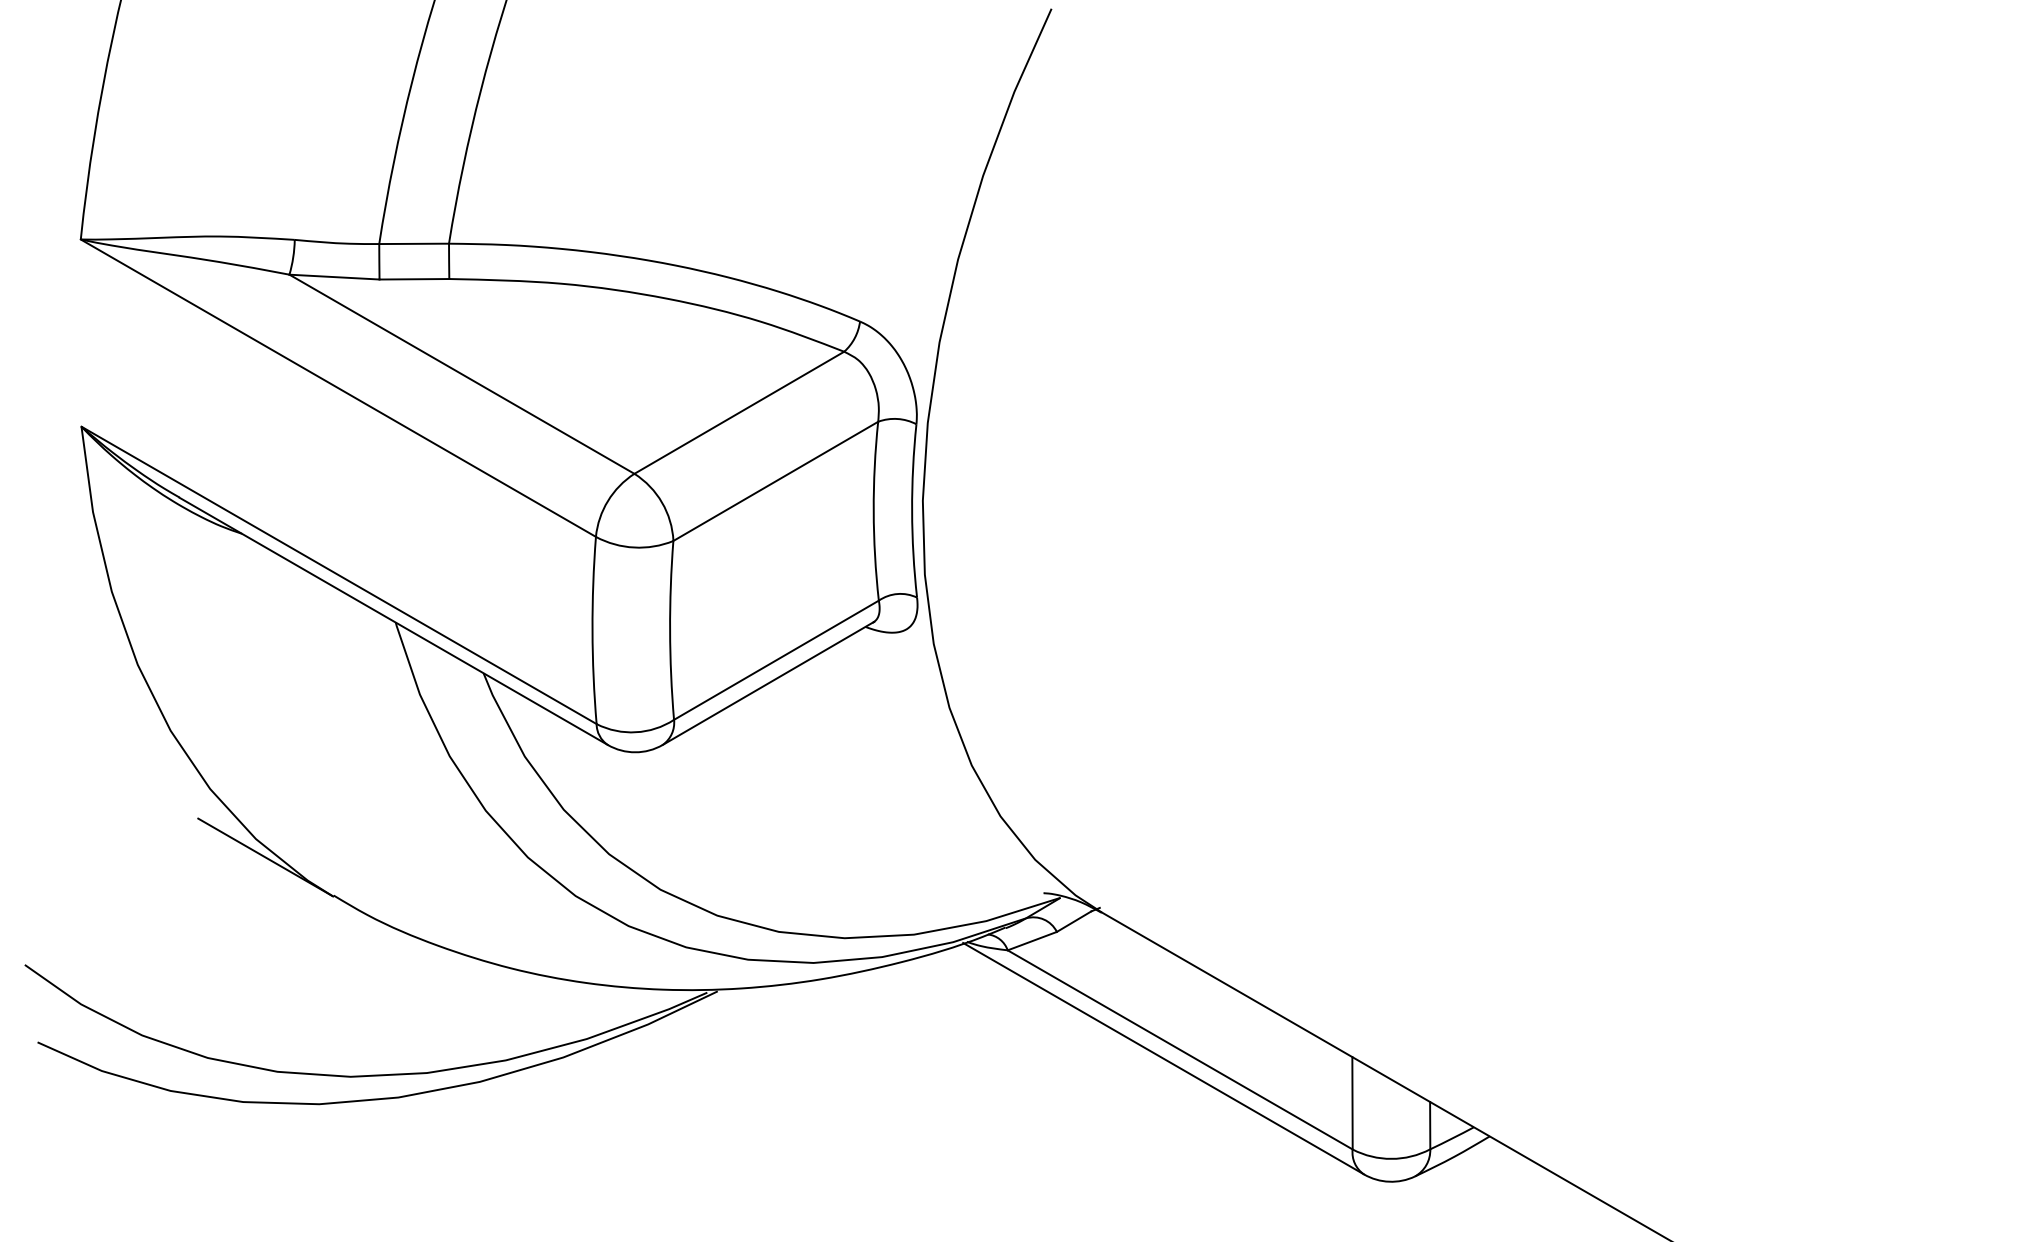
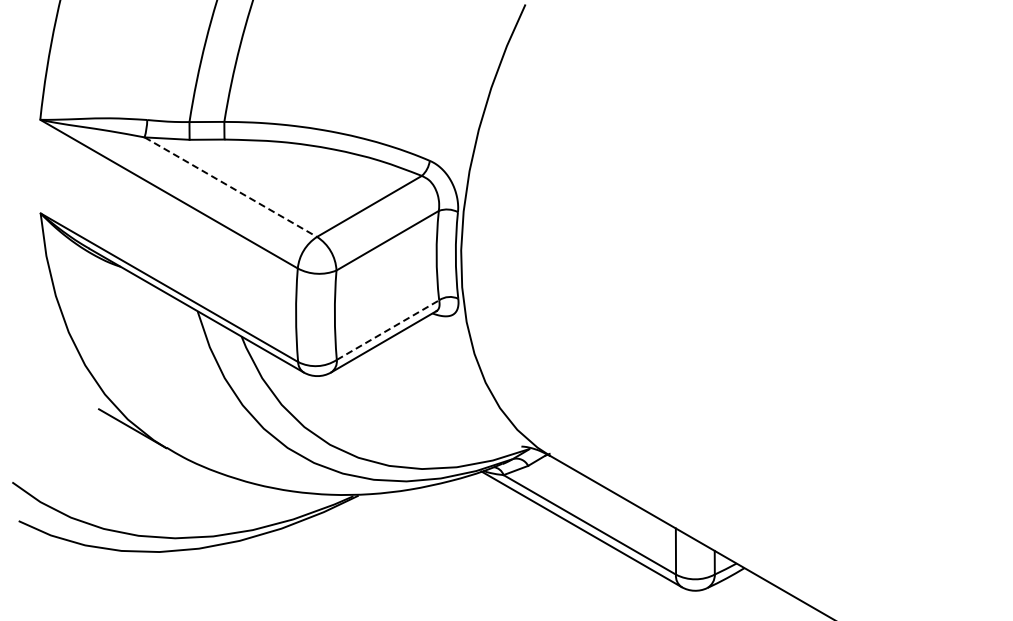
line: (461, 374) -> (230, 187), solid -> dashed
line: (777, 659) -> (388, 329), solid -> dashed

